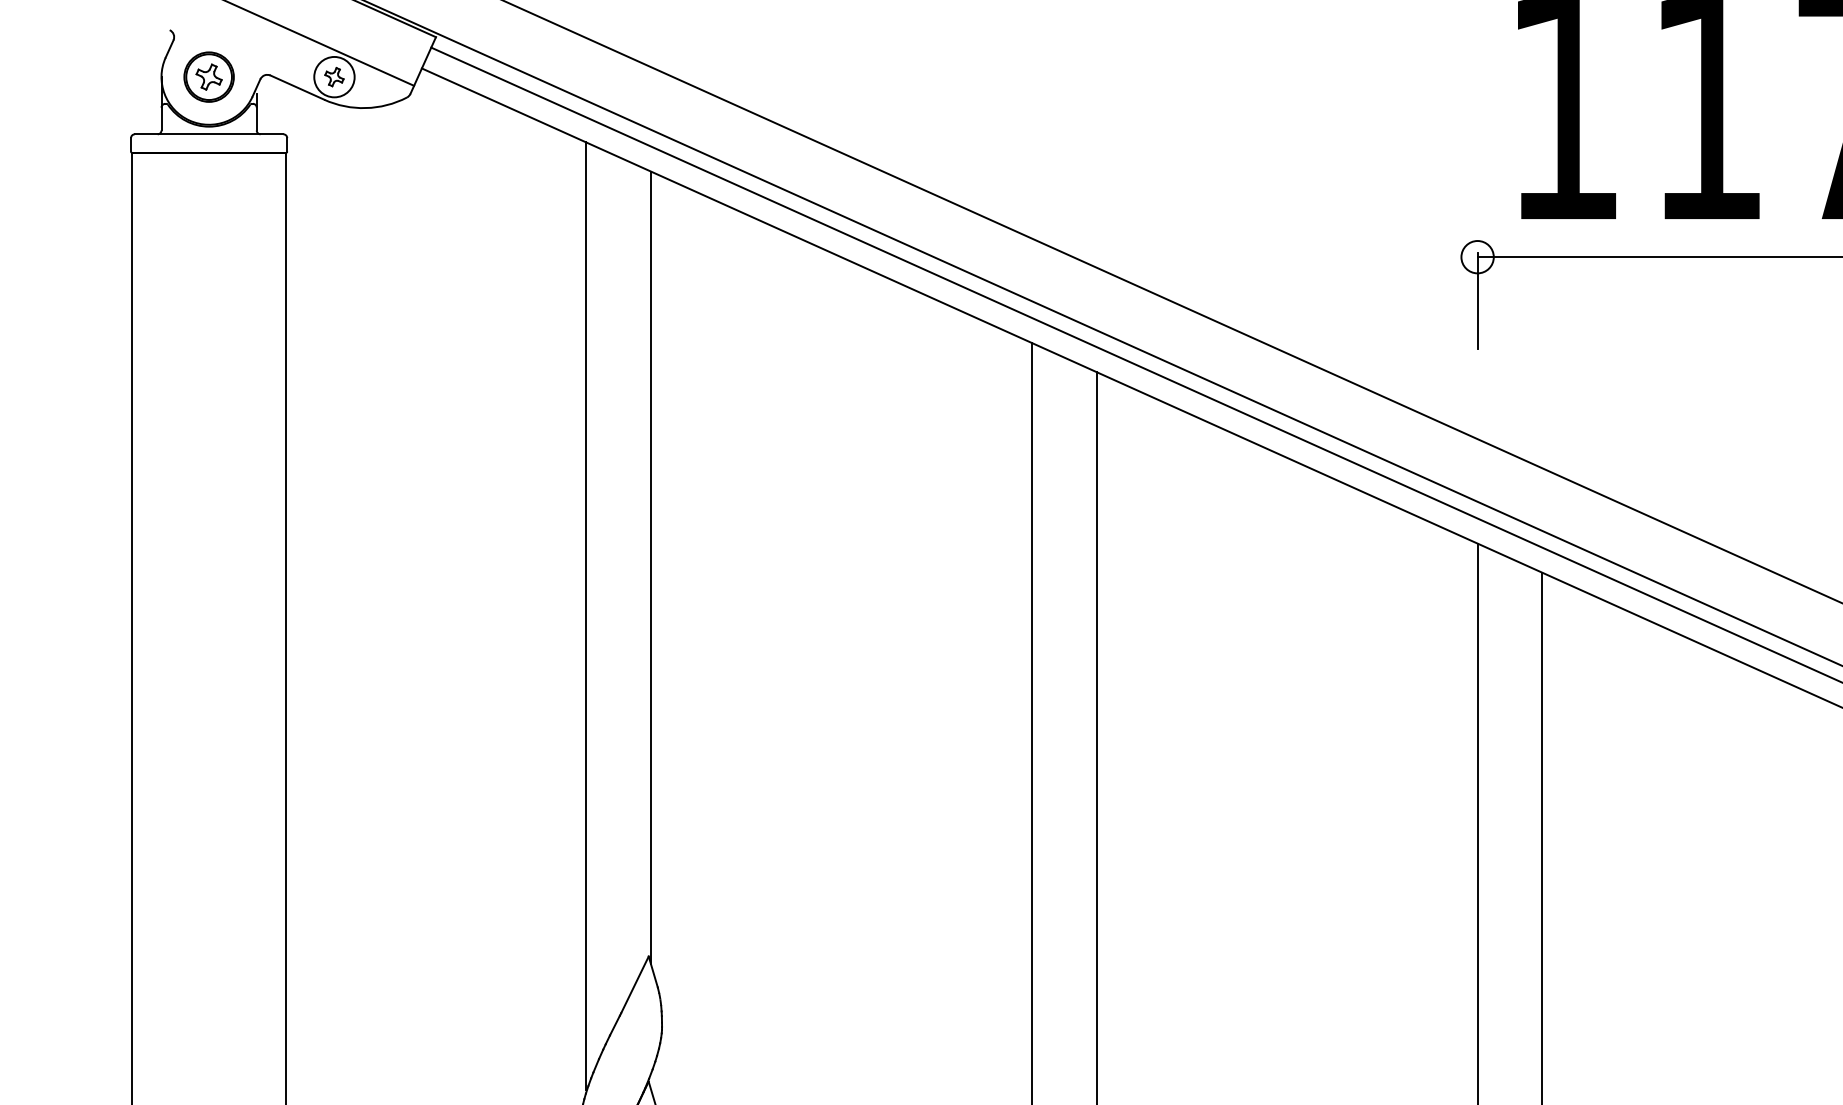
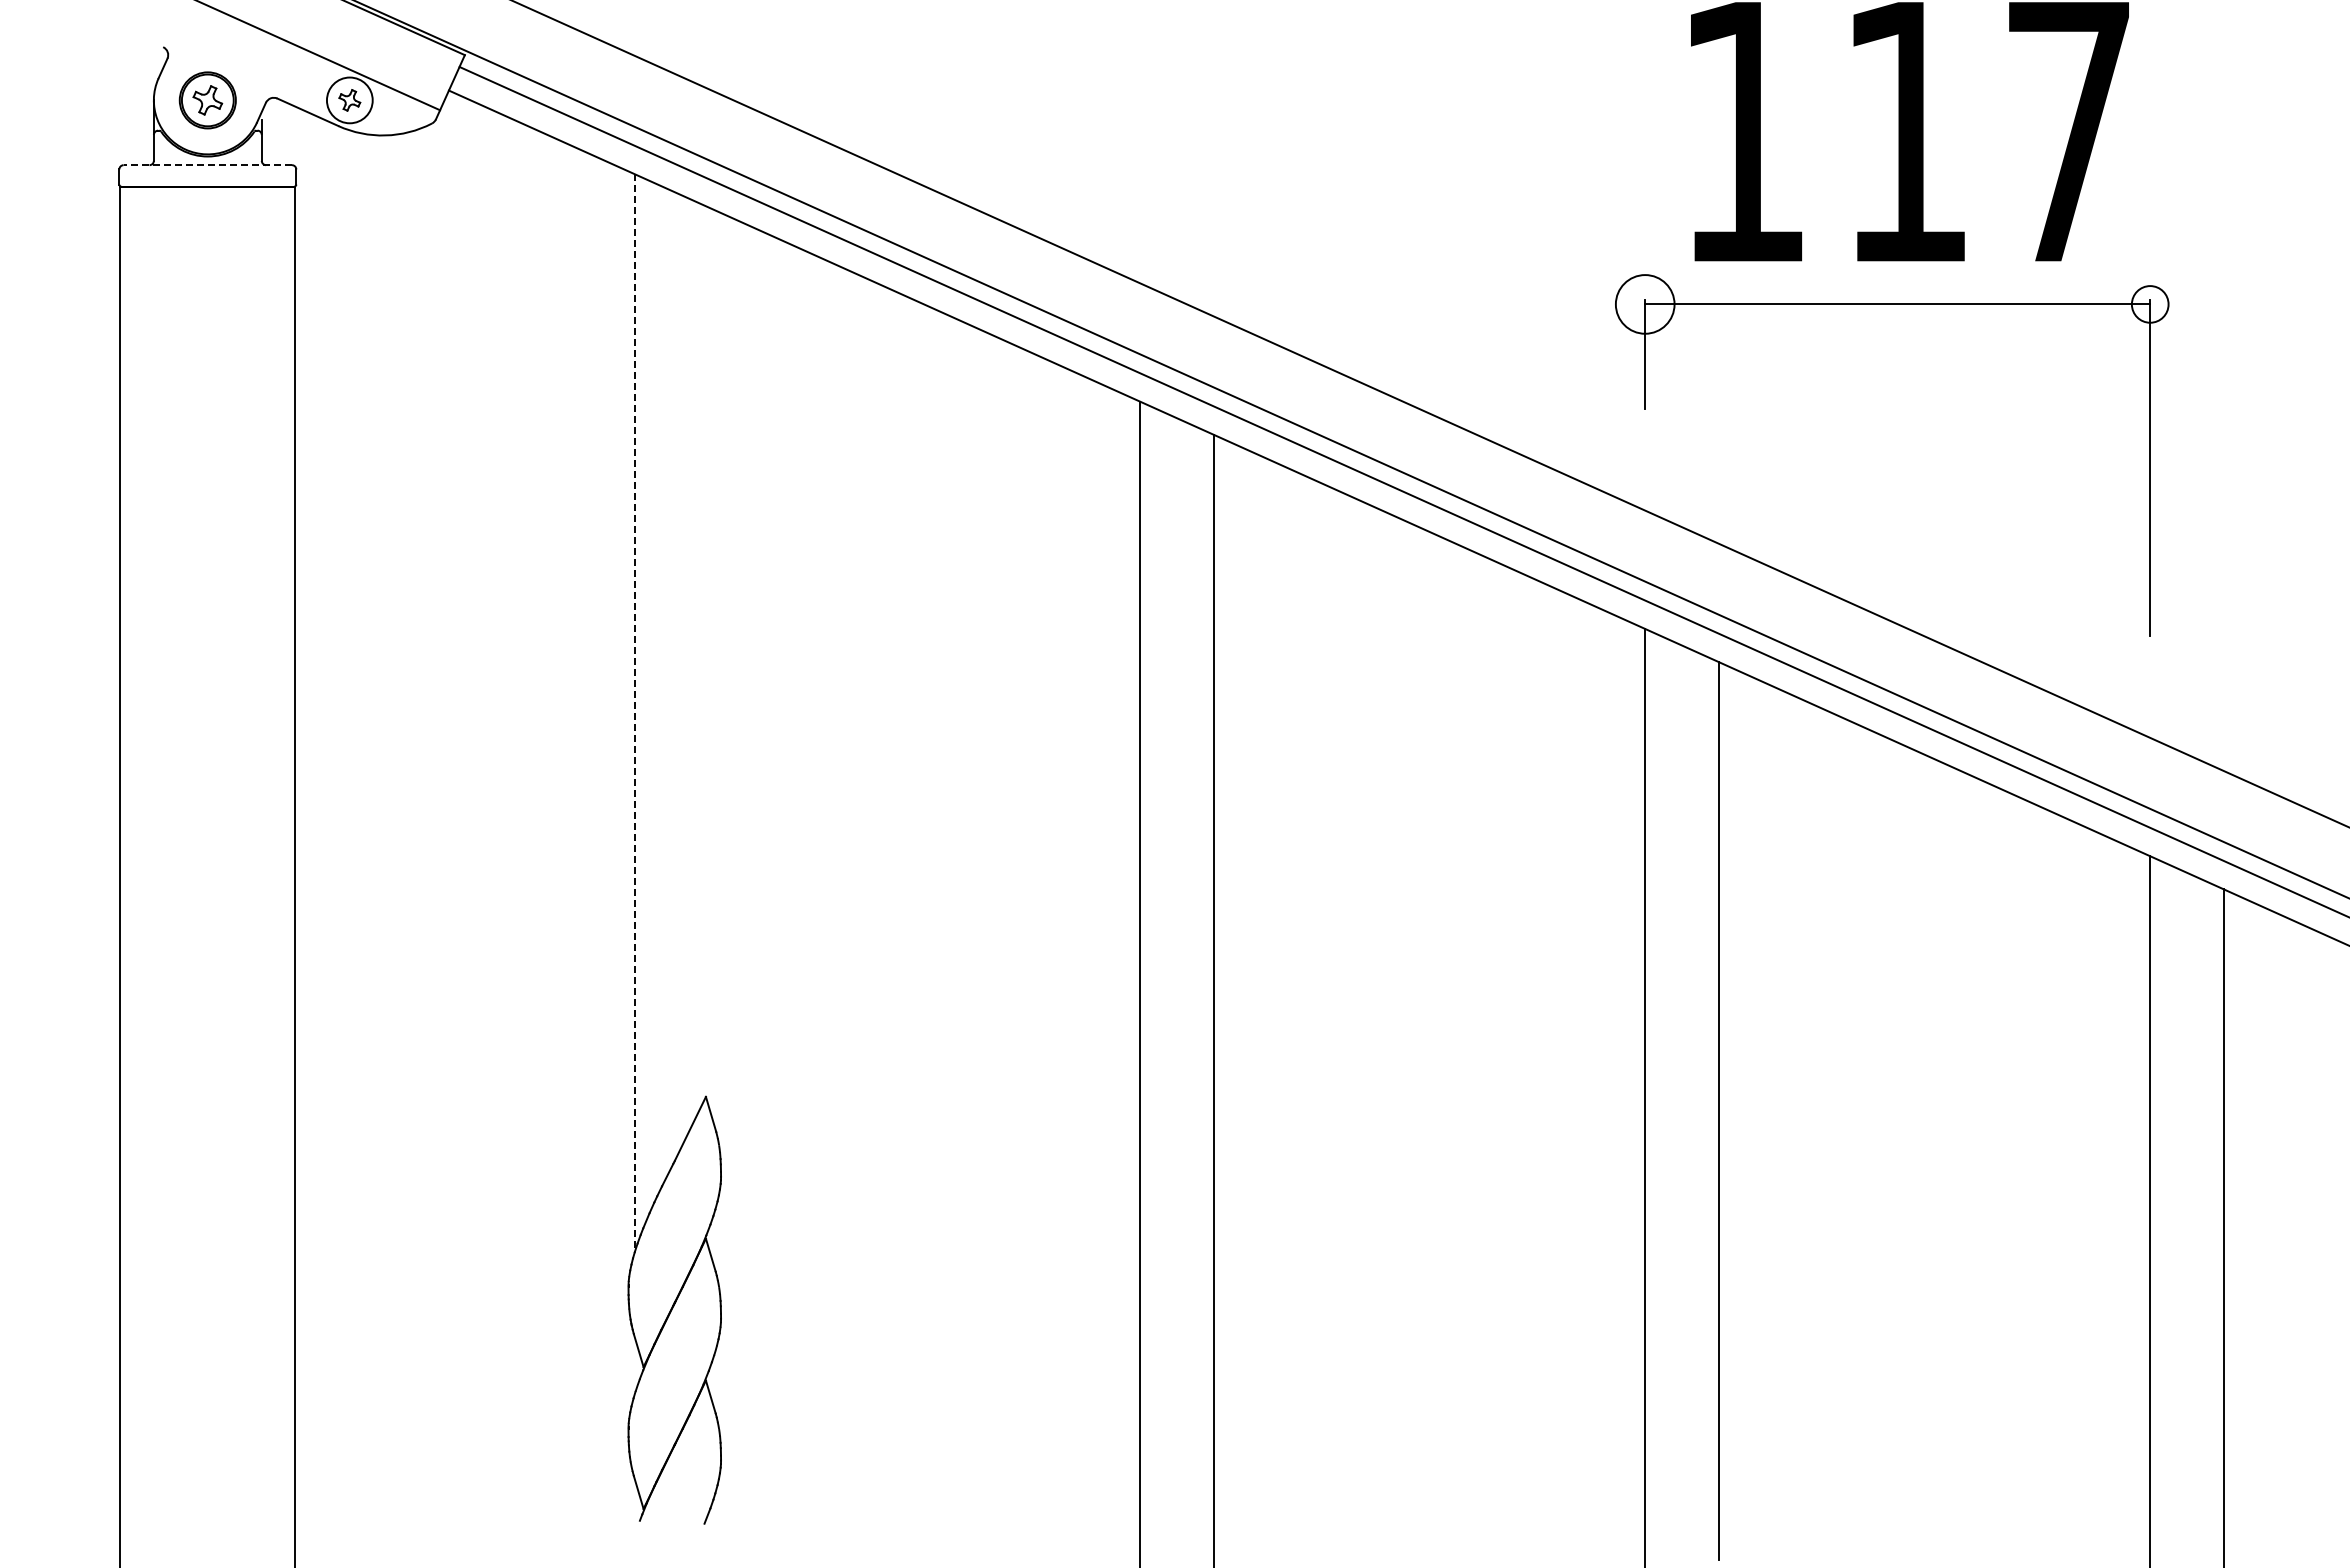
line: (208, 134) -> (207, 165), solid -> dashed
circle: (1476, 257) -> (1644, 304), size x1.6
line: (650, 567) -> (708, 656), removed
line: (586, 616) -> (635, 711), solid -> dashed

